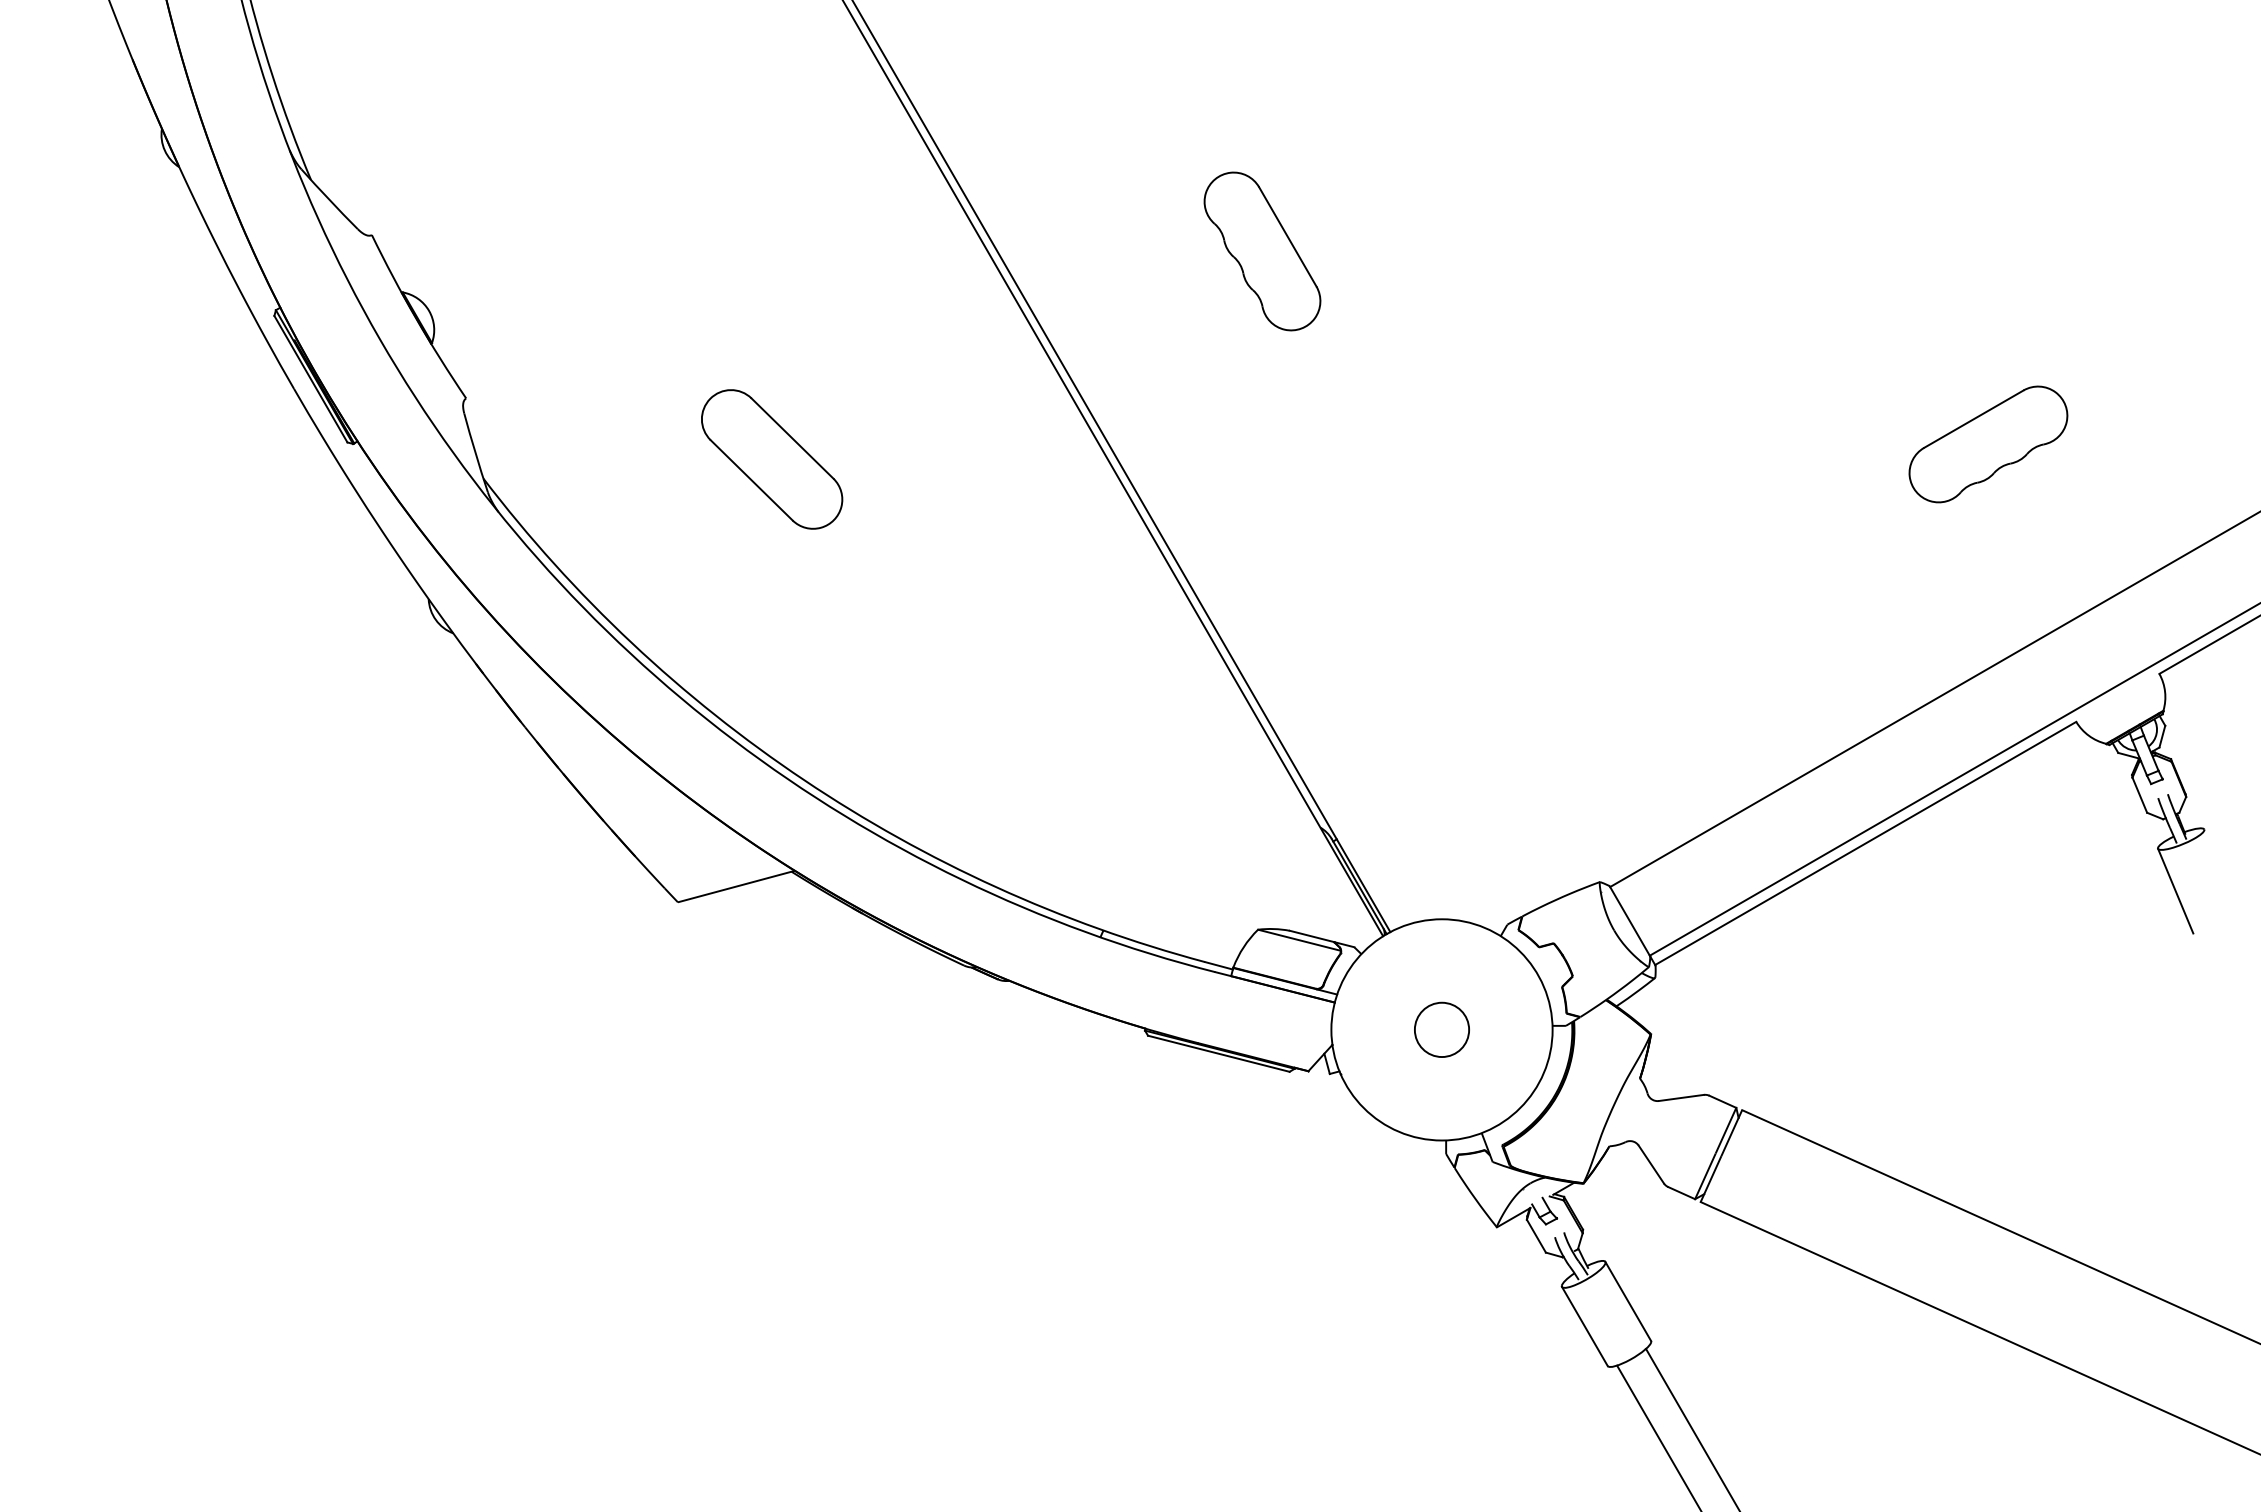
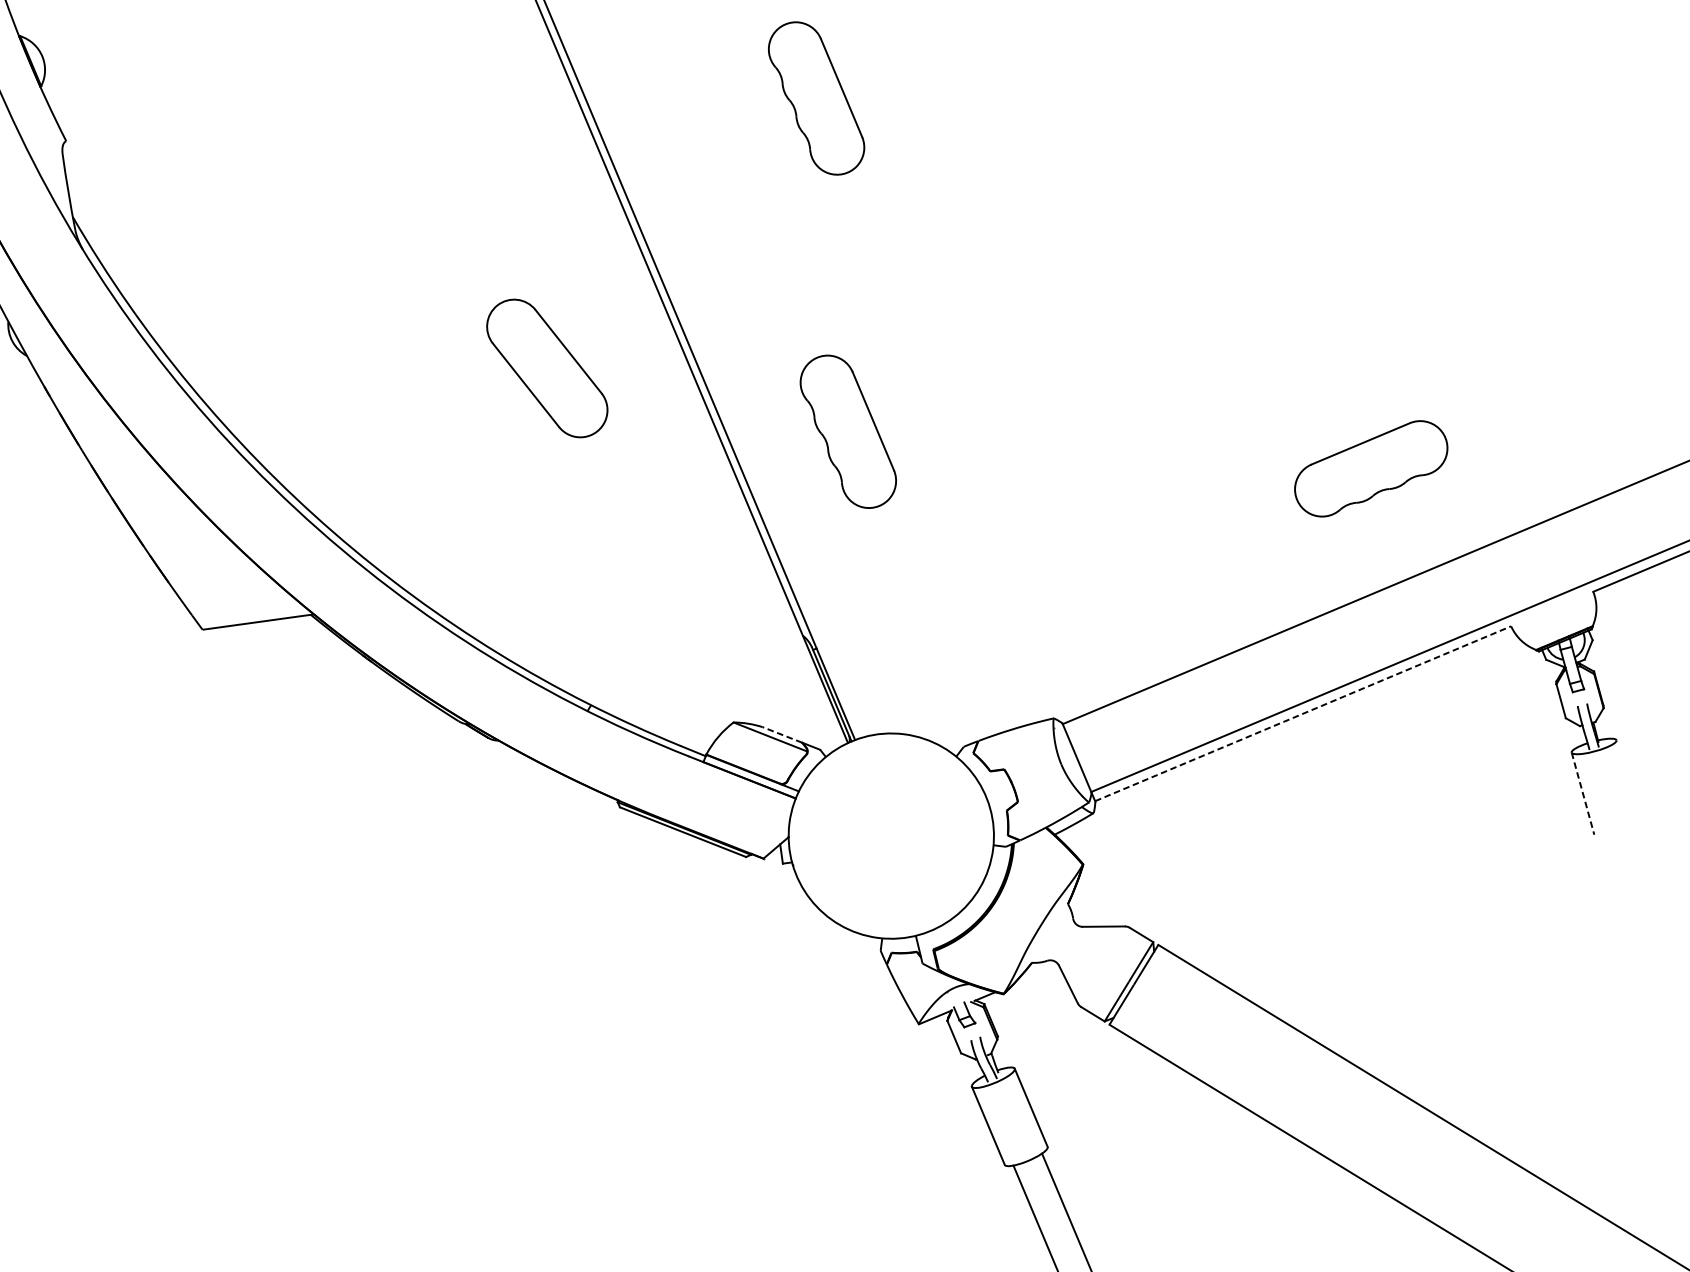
part: (1988, 444) -> (1371, 468), moved
part: (772, 459) -> (547, 368), moved
part: (1341, 603) -> (848, 431), added
line: (1866, 843) -> (1303, 713), solid -> dashed
line: (2175, 891) -> (1582, 794), solid -> dashed
line: (1311, 936) -> (782, 734), solid -> dashed
circle: (1441, 1029) -> (890, 835), removed

